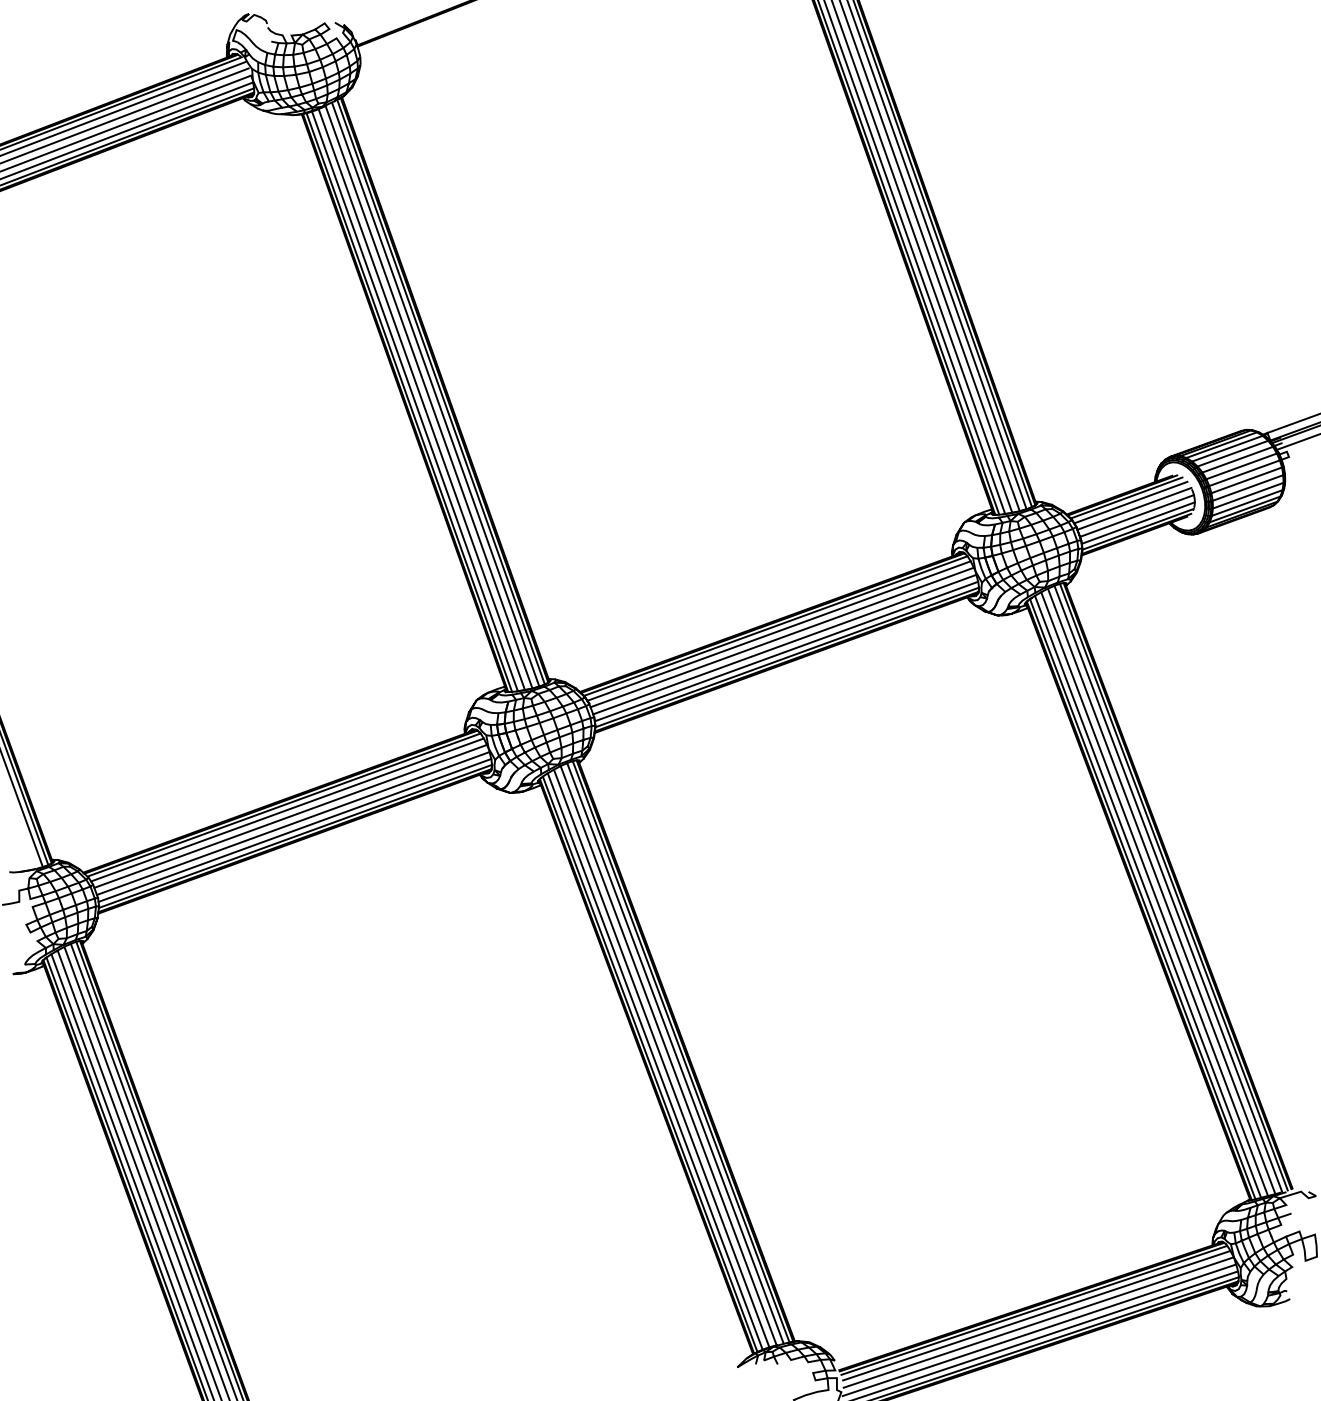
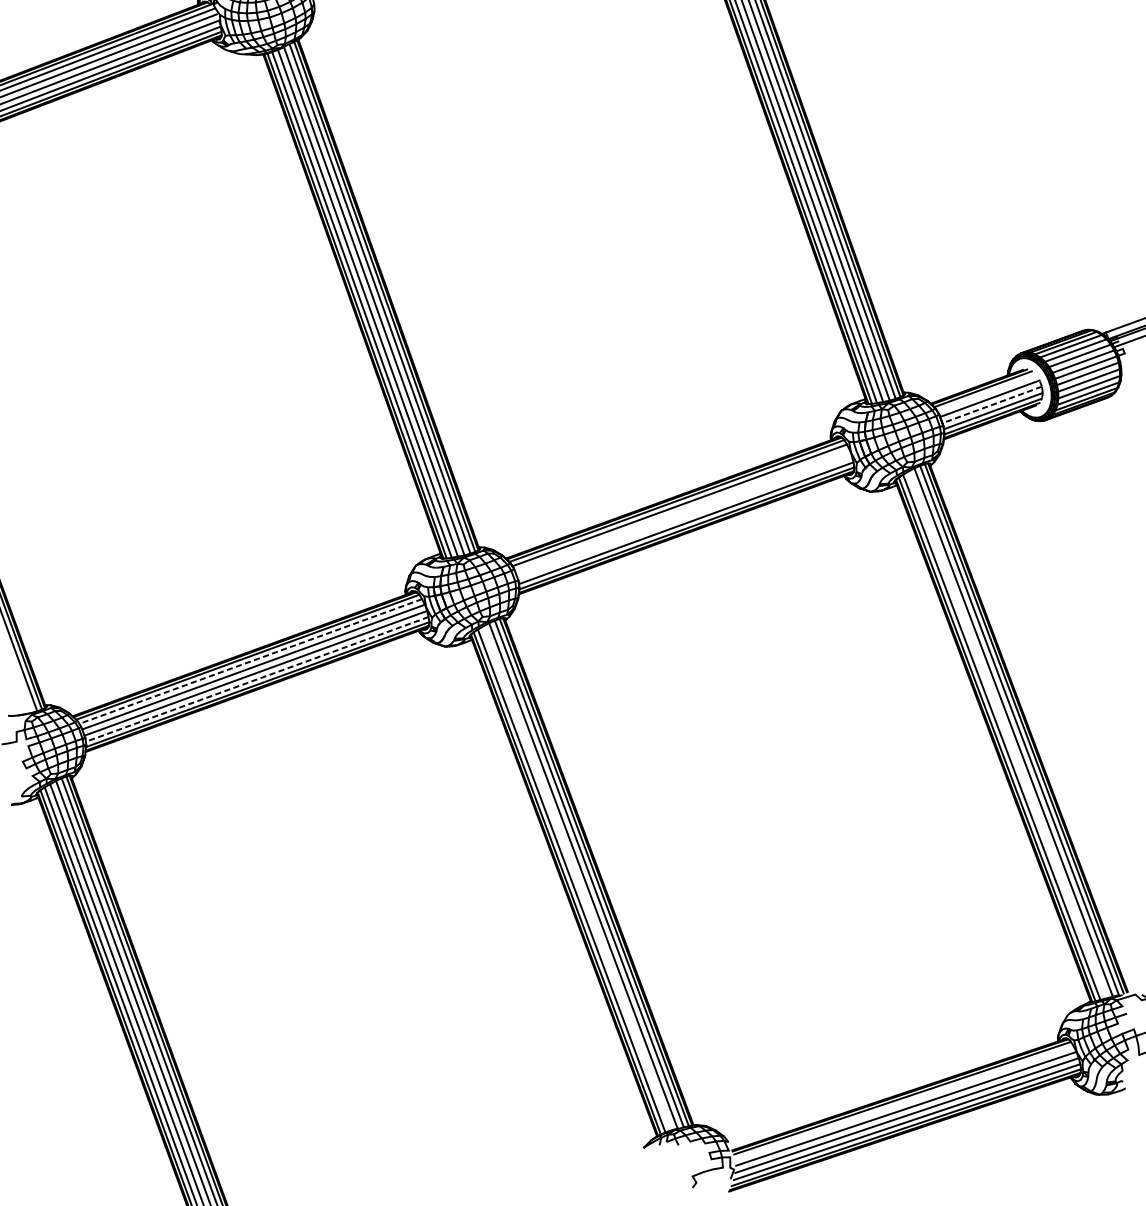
line: (1130, 502) -> (986, 393), removed
line: (1137, 515) -> (992, 404), solid -> dashed
line: (781, 637) -> (681, 510), removed
line: (784, 644) -> (684, 517), removed
line: (287, 809) -> (250, 661), solid -> dashed
line: (294, 830) -> (256, 679), solid -> dashed
line: (1154, 894) -> (1007, 735), removed
line: (661, 1058) -> (577, 878), removed
line: (1036, 1315) -> (904, 1102), removed

